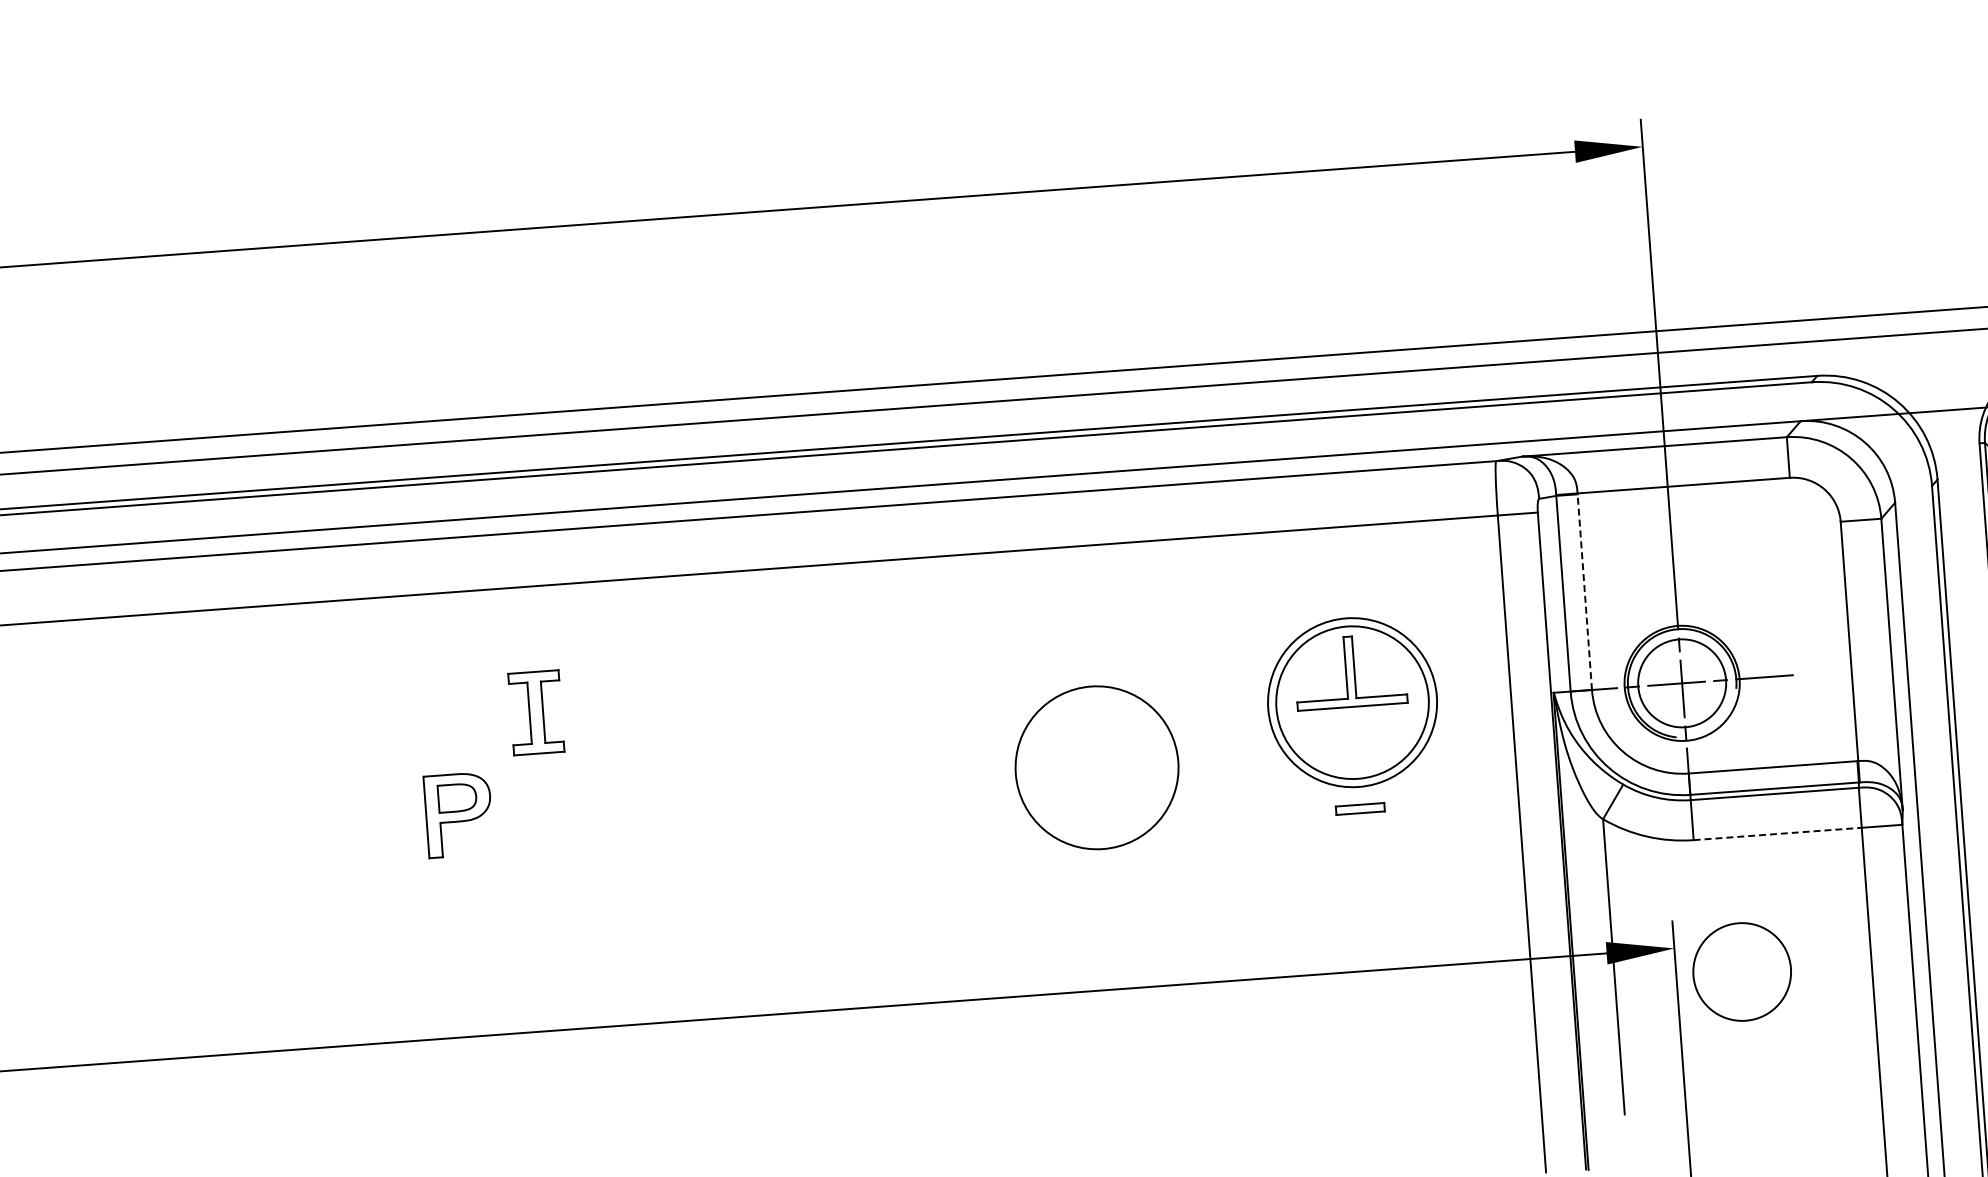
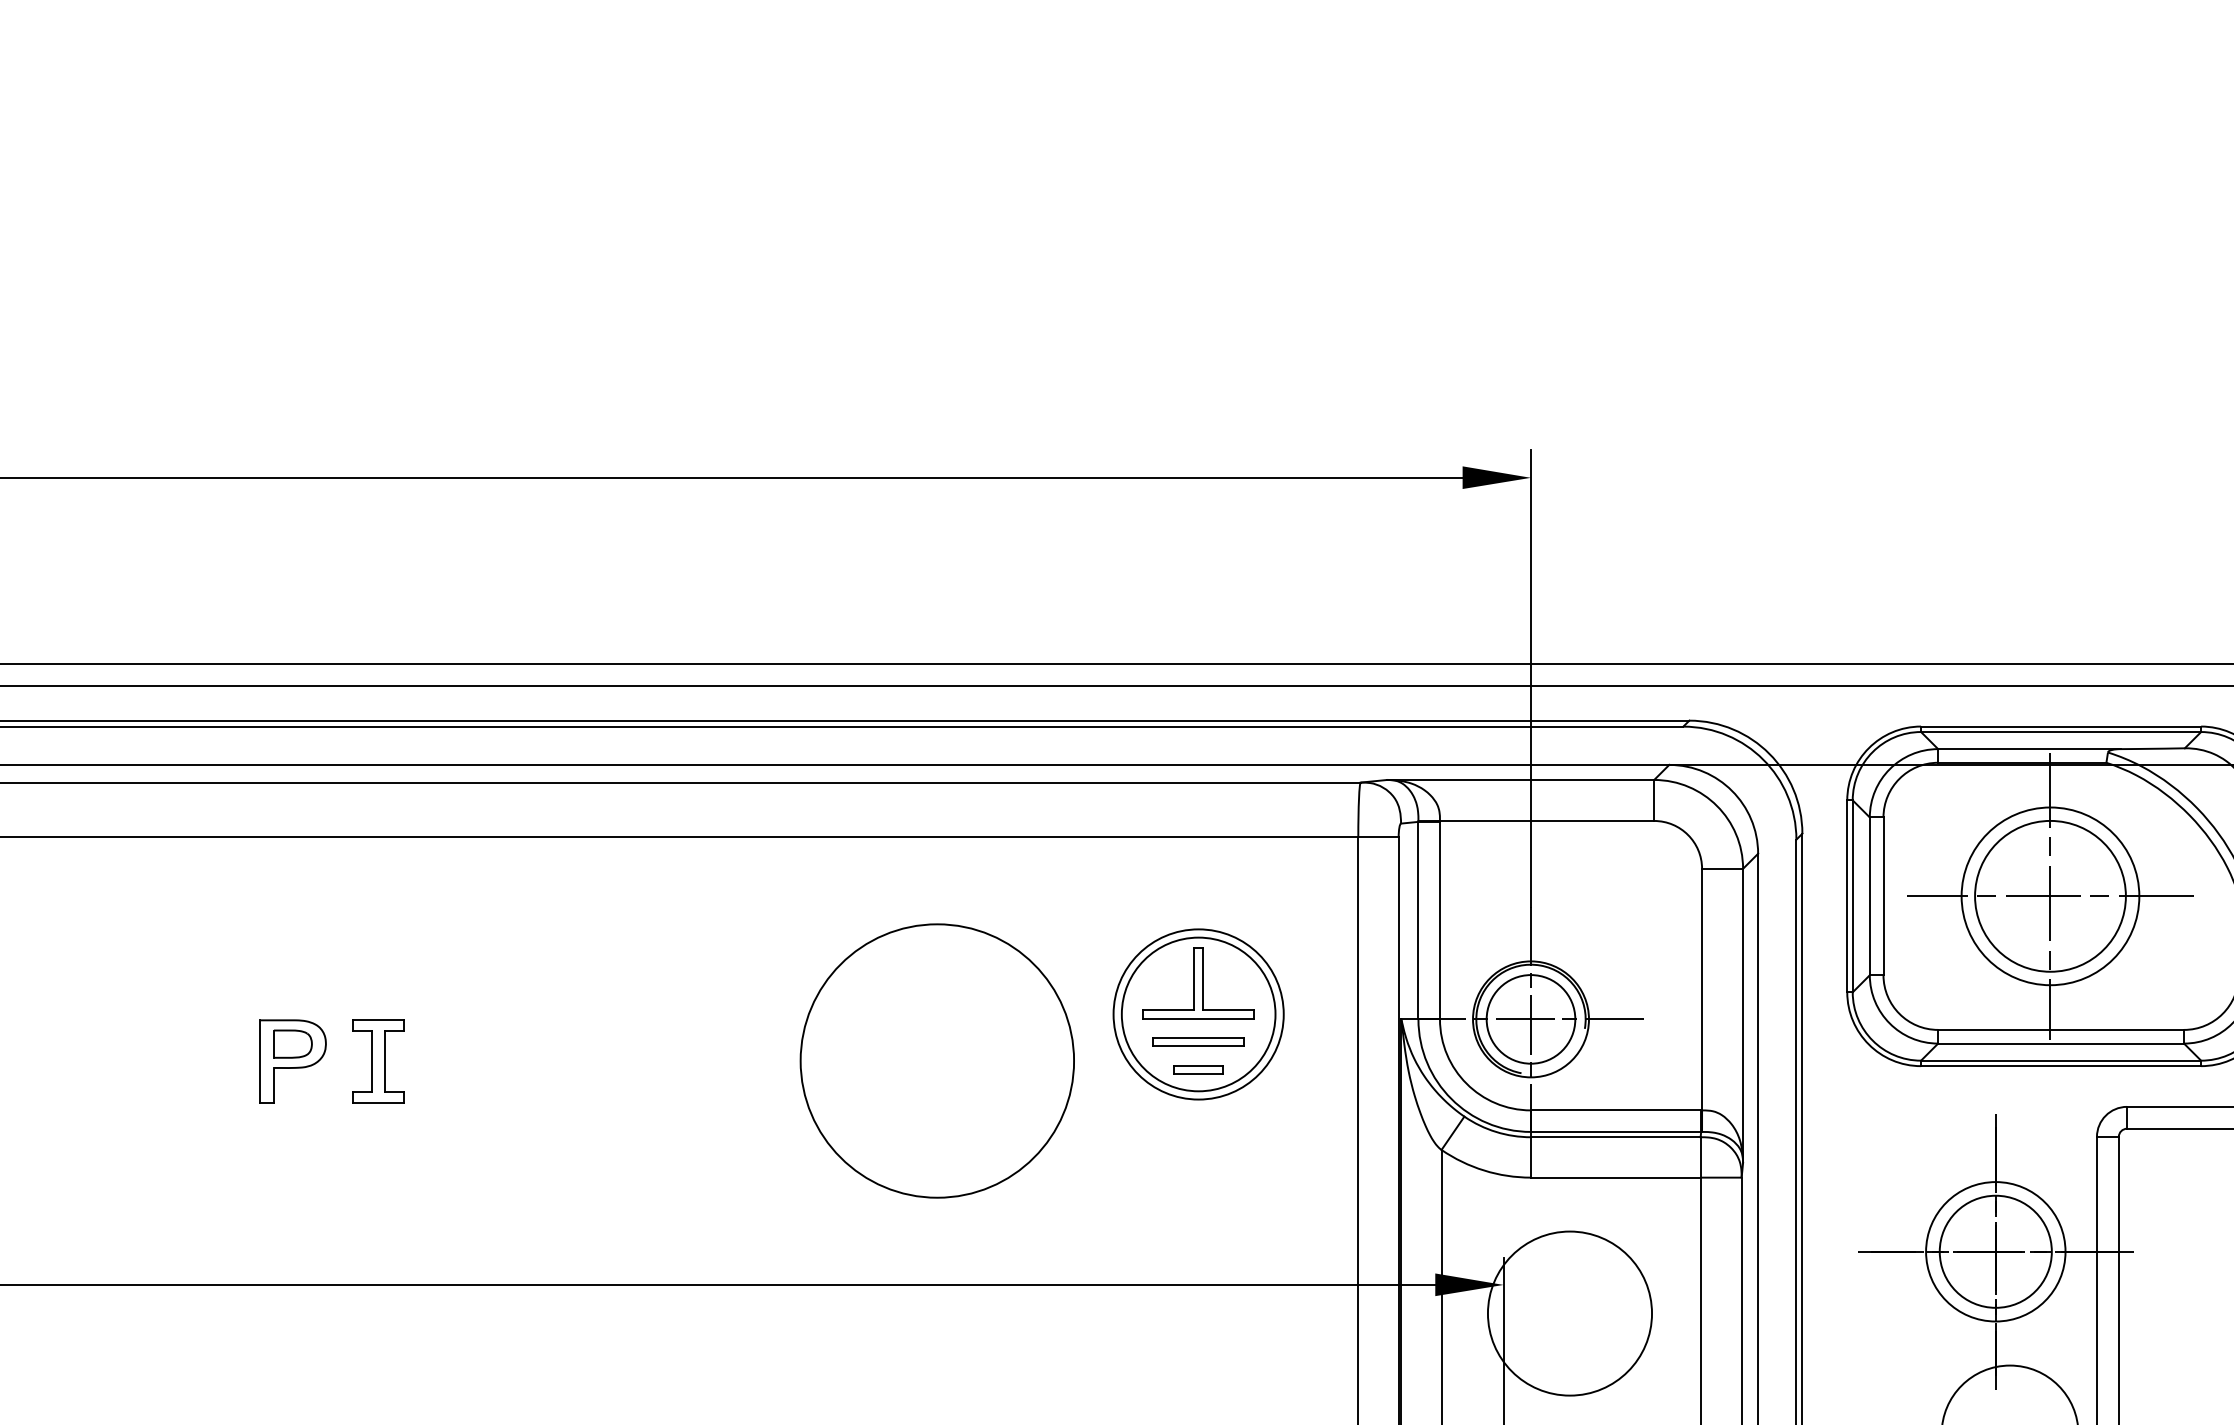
line: (1584, 592) -> (1439, 920), dashed -> solid
part: (536, 712) -> (378, 1061), moved
part: (1354, 729) -> (1198, 1041), added
circle: (1097, 767) -> (937, 1060), size x1.67
part: (1360, 808) -> (1198, 1069), moved
line: (1777, 833) -> (1615, 1177), dashed -> solid
circle: (1741, 971) -> (1569, 1313), size x1.67

